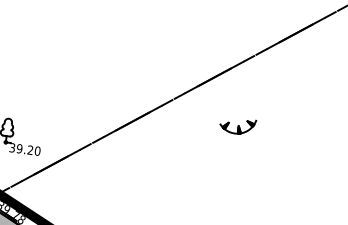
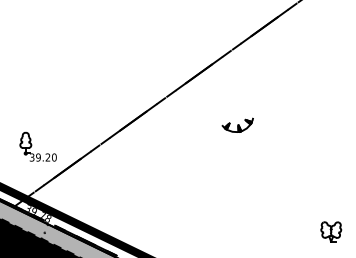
part: (237, 125) -> (237, 124), moved

